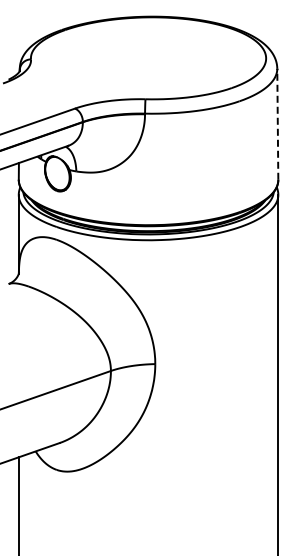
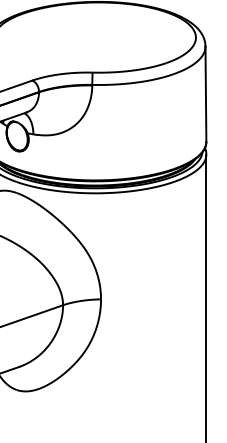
line: (277, 124) -> (205, 94), dashed -> solid

